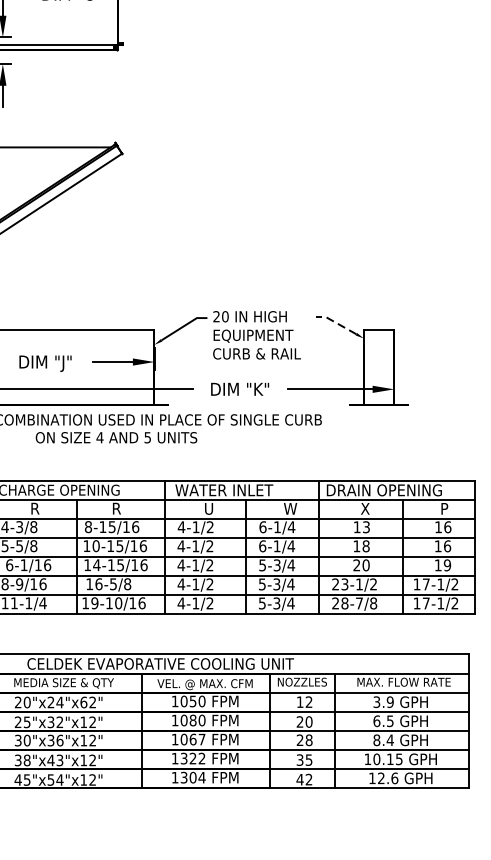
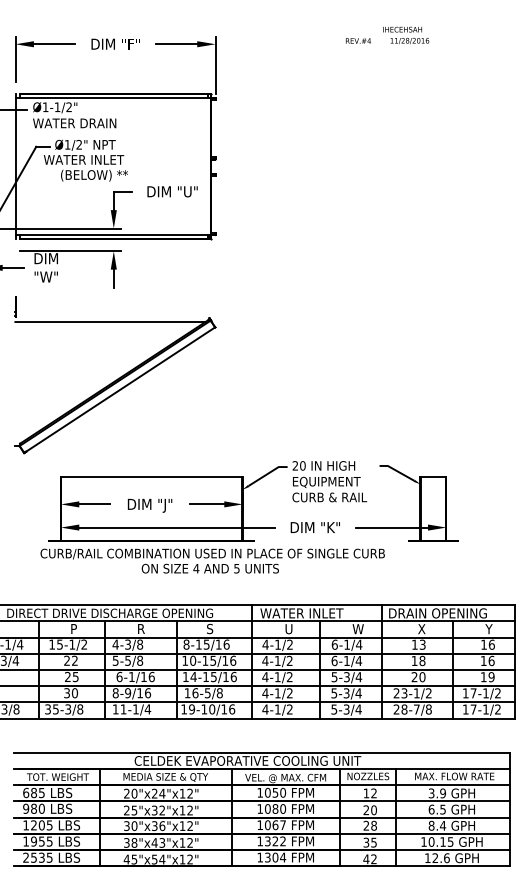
line: (335, 322) -> (396, 470), dashed -> solid
text: (116, 508) -> (210, 628), R -> S
text: (443, 509) -> (488, 629), P -> Y
text: (83, 702) -> (182, 793), 20"x24"x62" -> 20"x24"x12"

